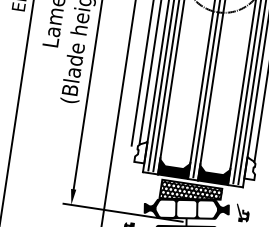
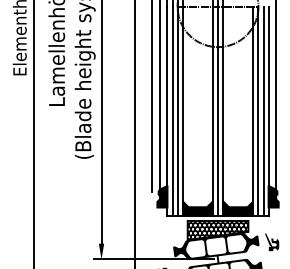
fill: (141, 151) -> (162, 196), added
fill: (250, 168) -> (273, 196), added

